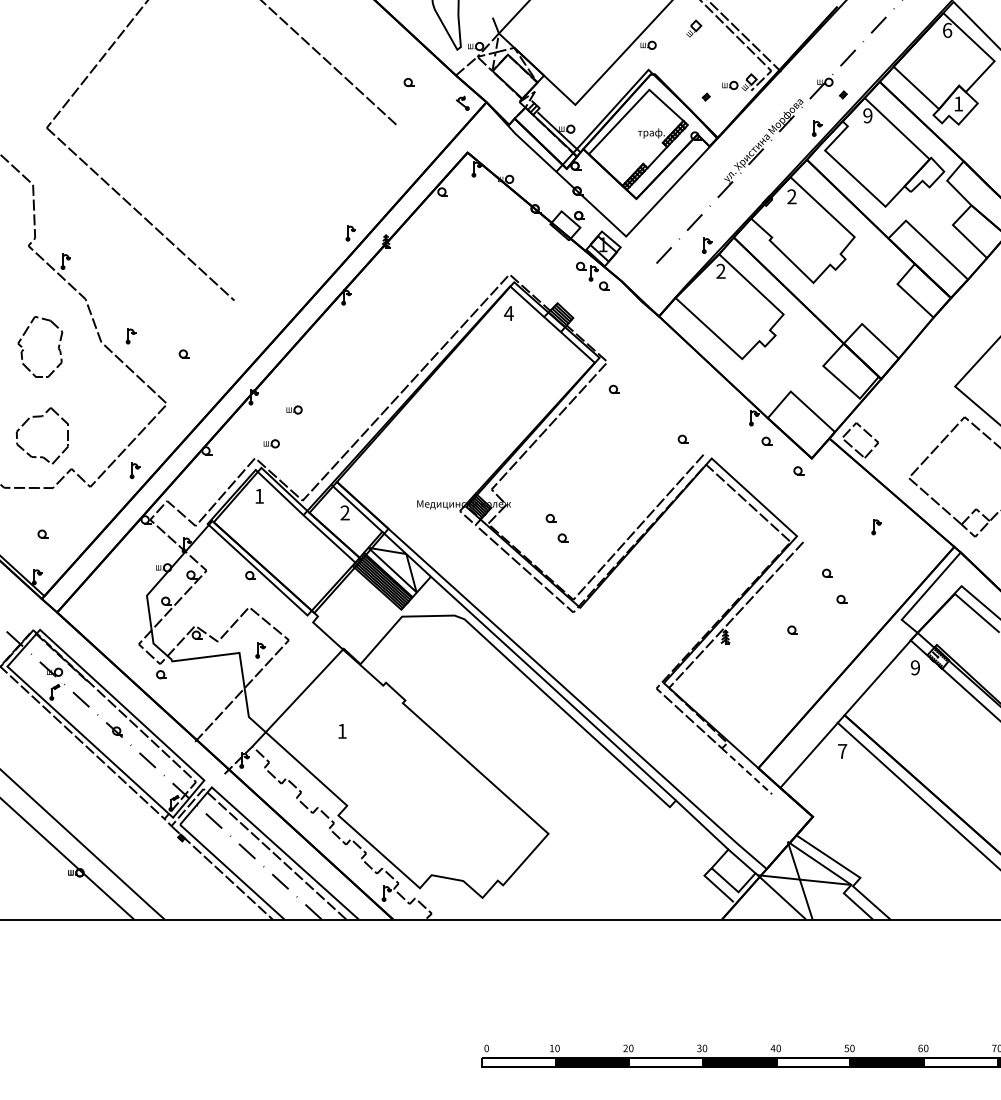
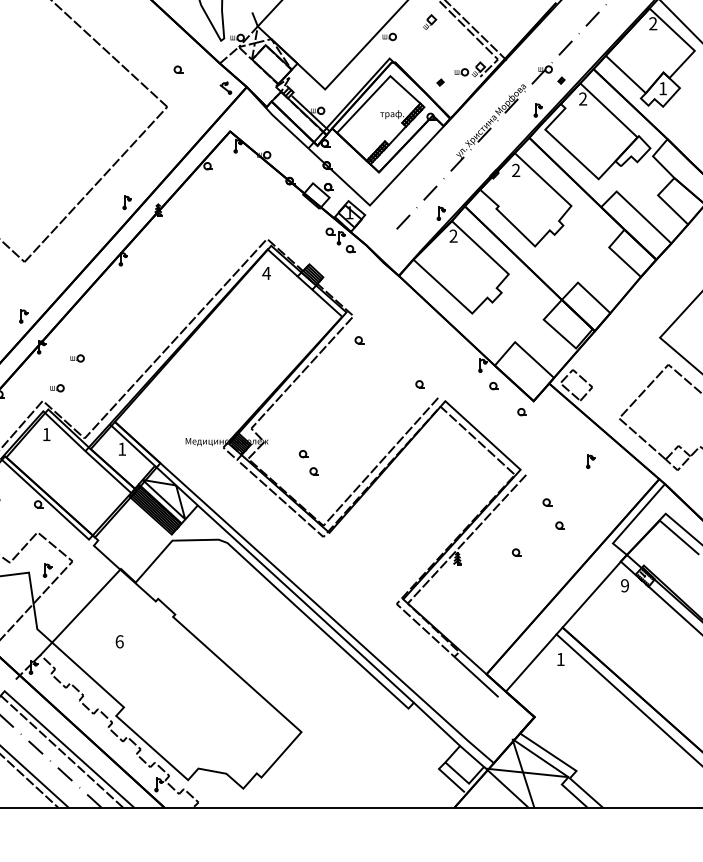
text: (947, 29) -> (653, 22), 6 -> 2
text: (867, 115) -> (582, 98), 9 -> 2
line: (315, 212) -> (96, 184), added
part: (233, 362) -> (23, 316), added
text: (344, 512) -> (121, 448), 2 -> 1
text: (342, 730) -> (119, 641), 1 -> 6
text: (842, 751) -> (560, 659), 7 -> 1
line: (747, 771) -> (476, 677), dashed -> solid

